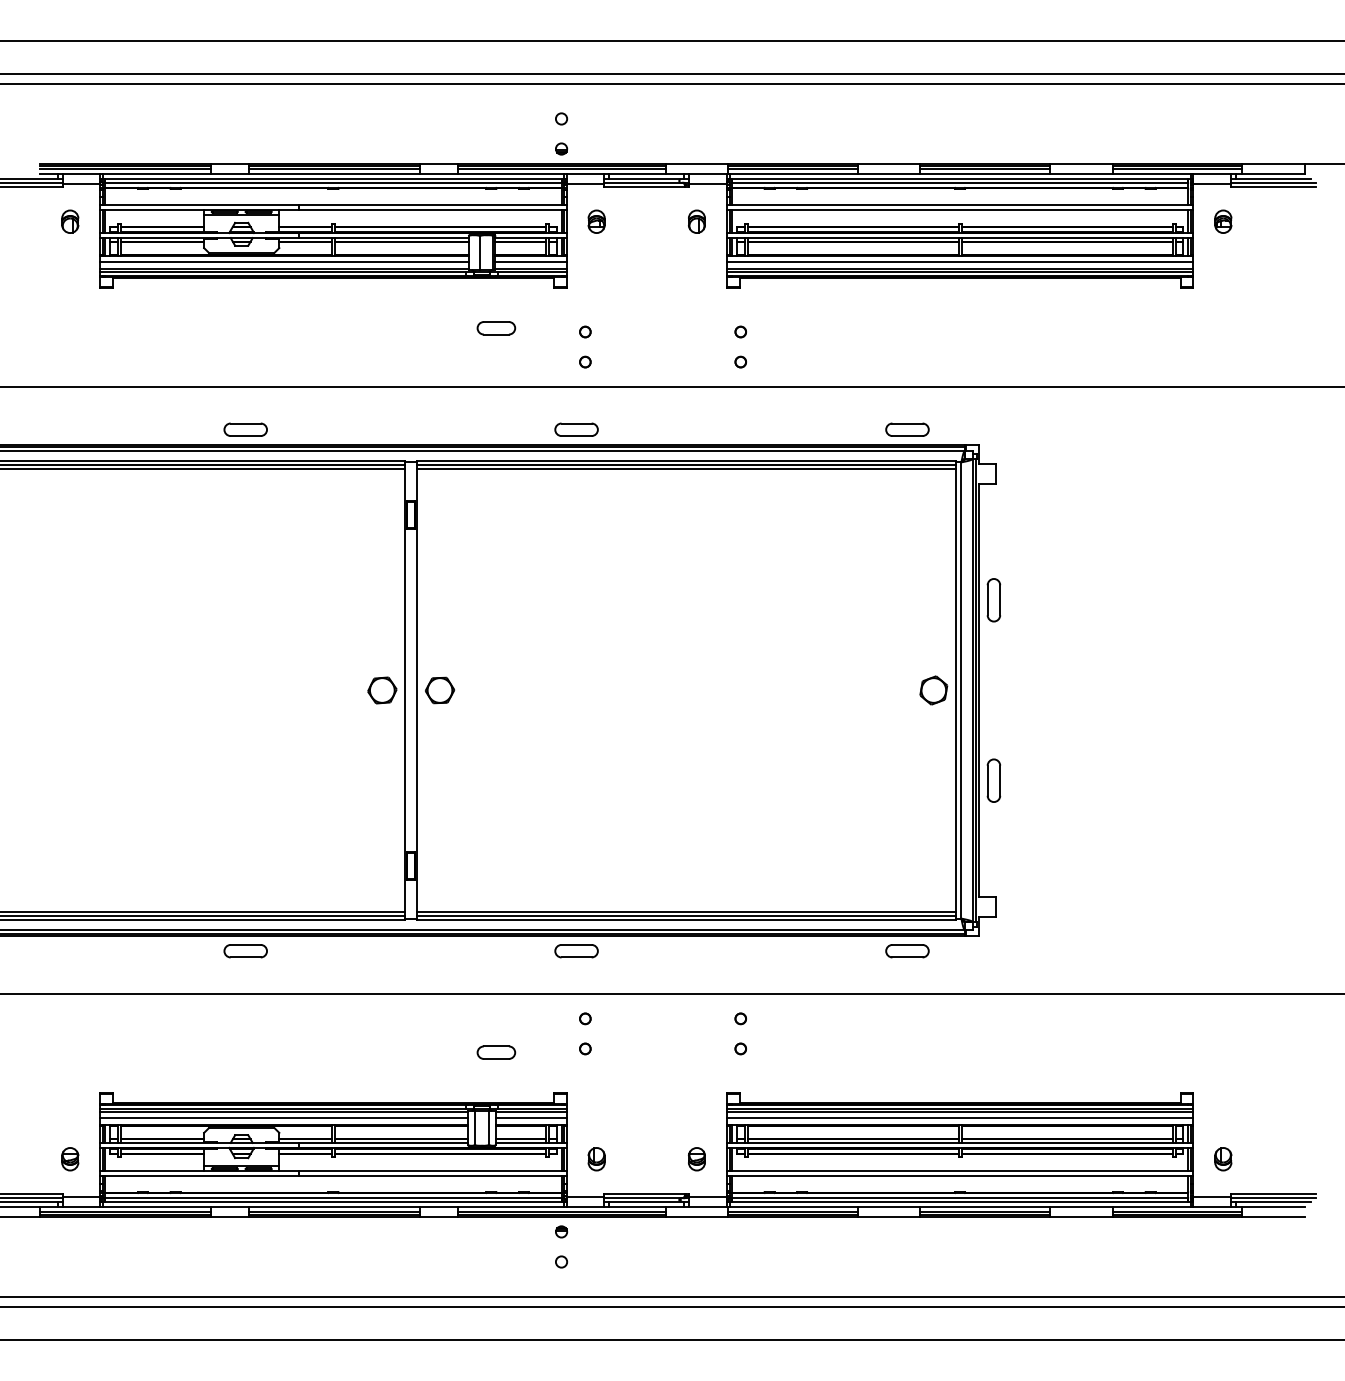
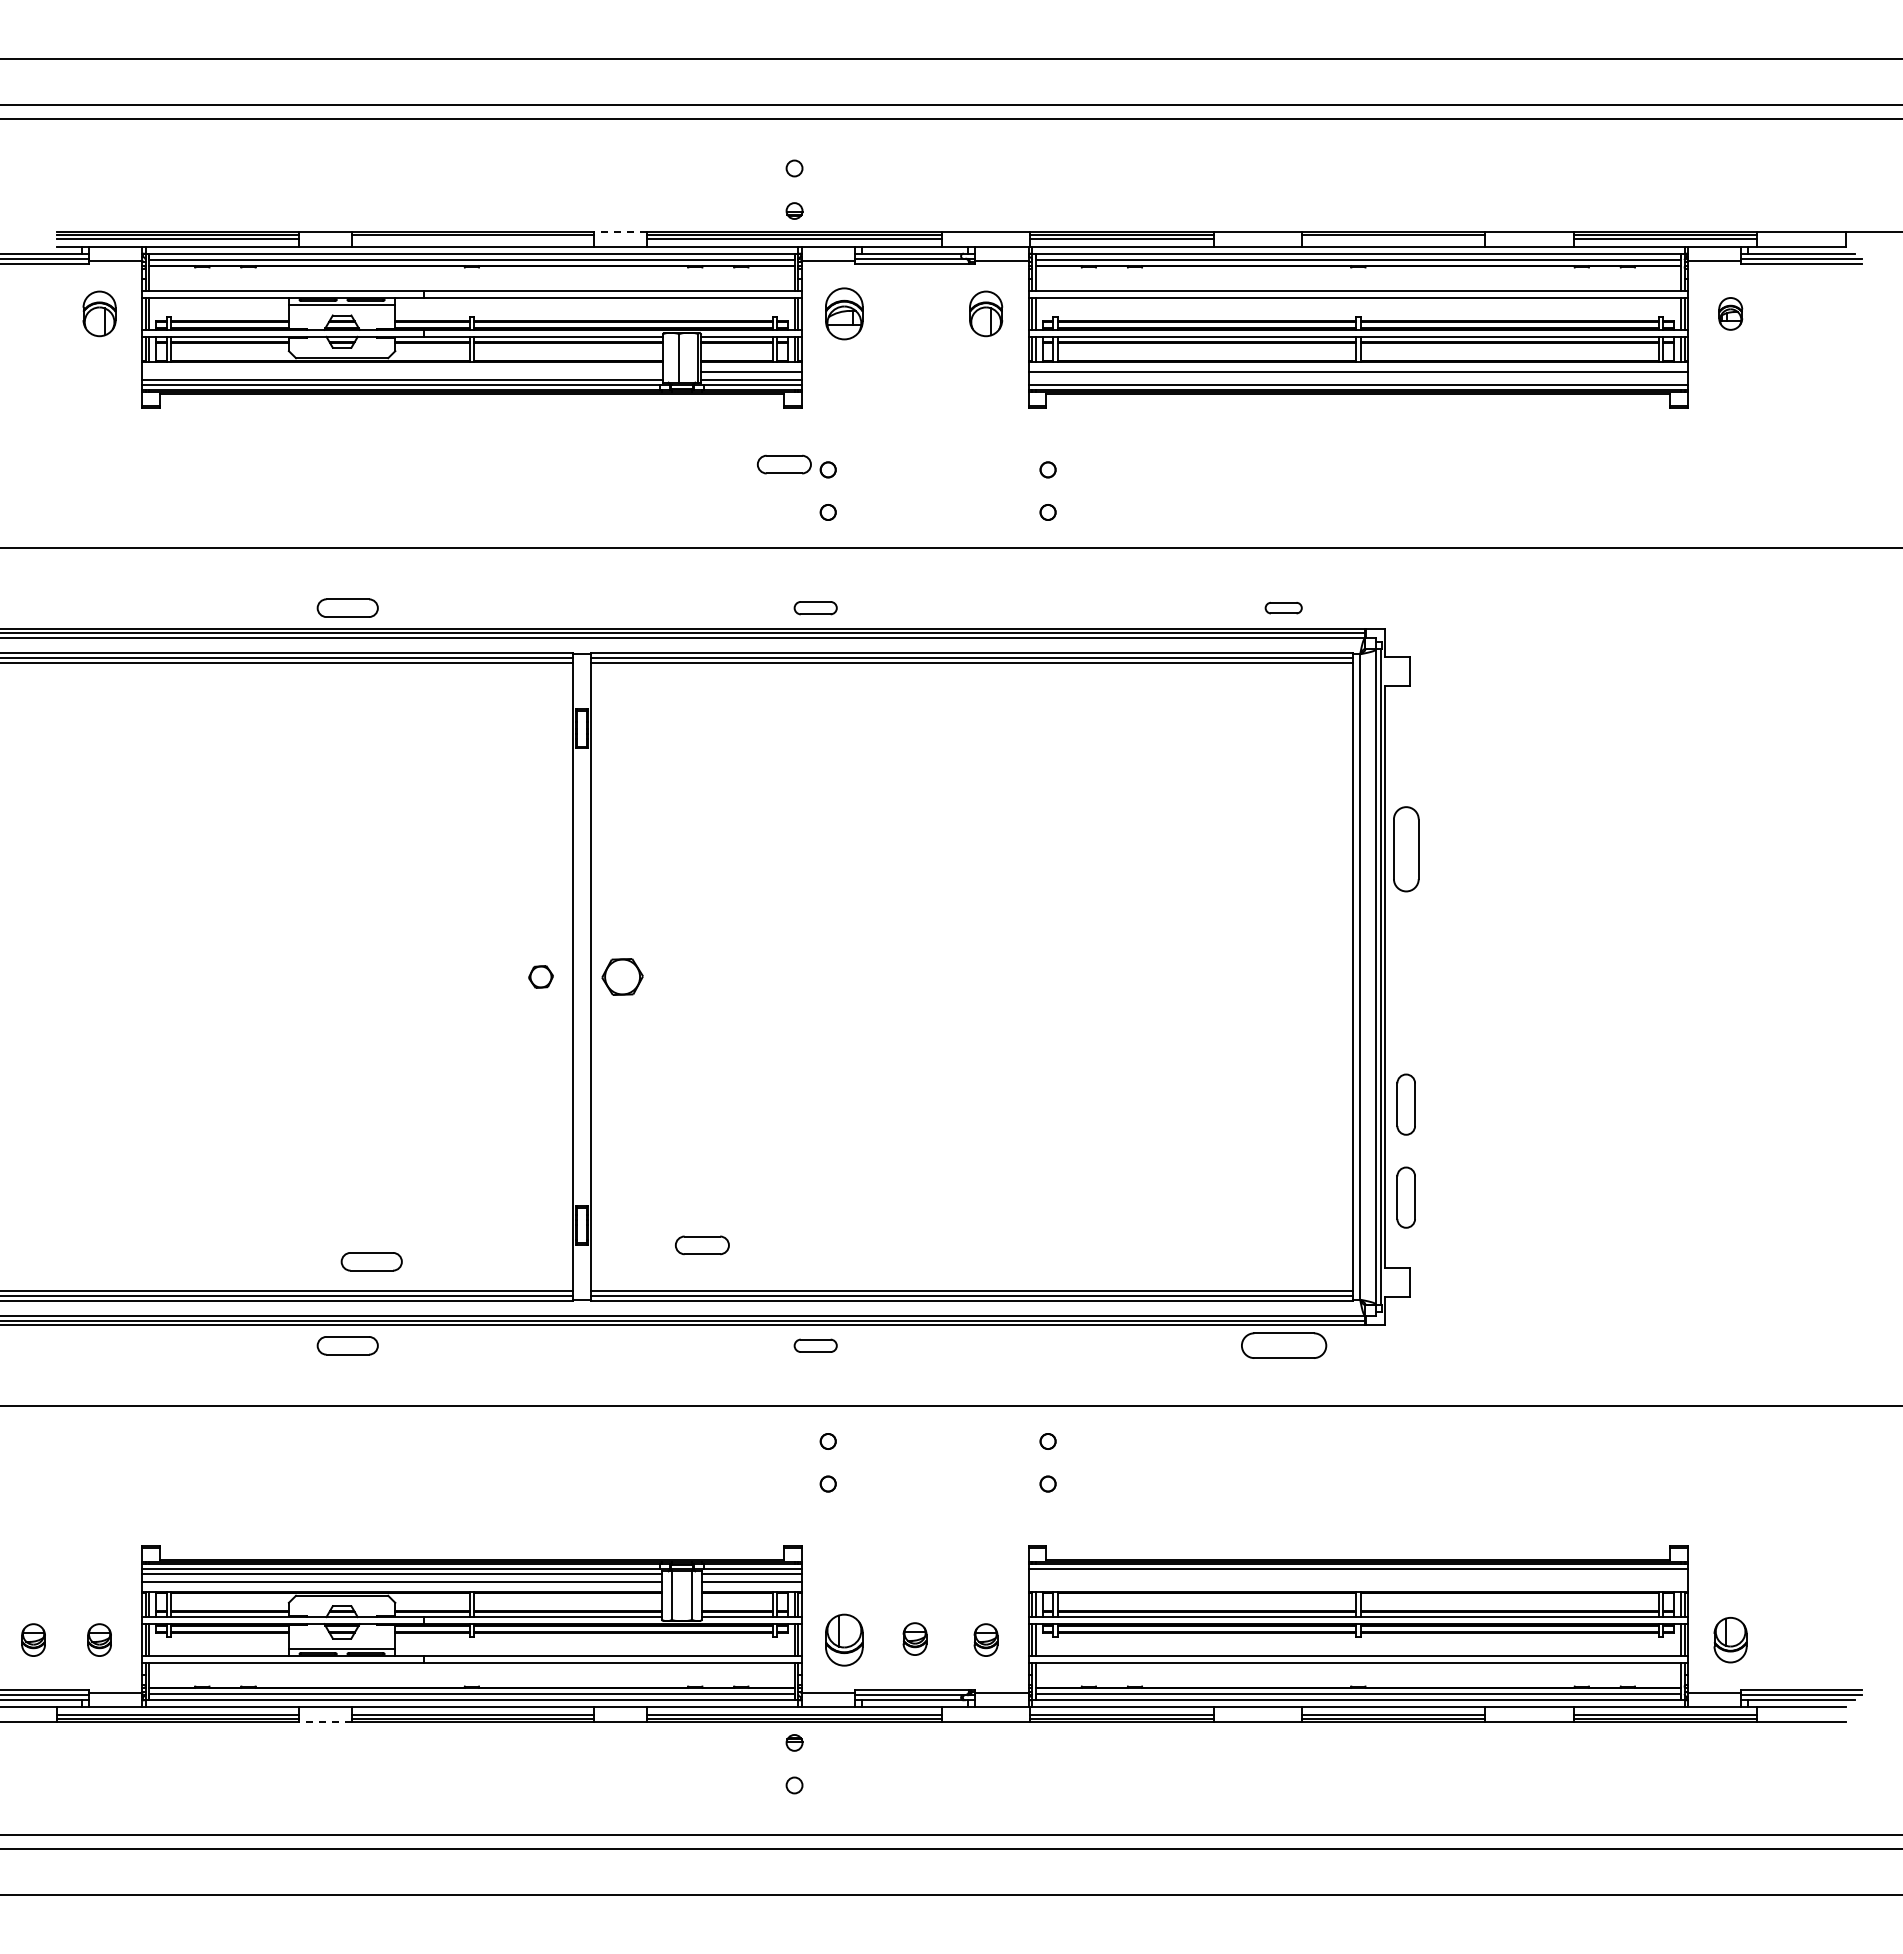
line: (438, 164) -> (620, 232), solid -> dashed
line: (334, 169) -> (473, 239), removed
line: (984, 169) -> (1393, 239), removed
part: (70, 221) -> (99, 313), size x1.4
part: (596, 221) -> (843, 313), size x1.6
part: (696, 221) -> (985, 313), size x1.4
line: (284, 262) -> (402, 371), removed
line: (960, 268) -> (1358, 380), removed
part: (495, 328) -> (783, 464), moved
part: (576, 429) -> (815, 607), size x0.7
part: (907, 429) -> (1283, 607), size x0.6
part: (993, 600) -> (1405, 849), size x1.4
part: (381, 690) -> (540, 976), size x0.6
part: (934, 690) -> (1321, 976), removed
part: (993, 846) -> (1405, 1197), added
part: (262, 891) -> (371, 1261), added
part: (576, 950) -> (815, 1345), size x0.7
part: (907, 950) -> (1283, 1345), size x1.4
part: (495, 1052) -> (701, 1245), moved
line: (960, 1112) -> (1358, 1573), removed
line: (960, 1118) -> (1358, 1582), removed
part: (23, 1158) -> (33, 1639), added
part: (596, 1158) -> (843, 1639), size x1.6
part: (646, 1158) -> (914, 1638), added
part: (1223, 1158) -> (1730, 1639), size x1.4
line: (229, 1216) -> (325, 1721), solid -> dashed

